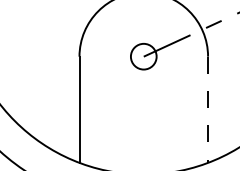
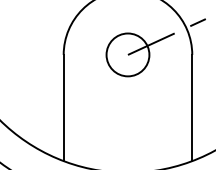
circle: (143, 56) -> (127, 54), size x1.67
line: (208, 110) -> (192, 108), dashed -> solid

